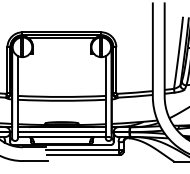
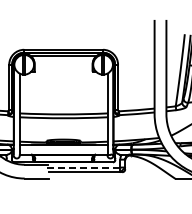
line: (61, 132) -> (63, 149), removed
line: (81, 150) -> (83, 167), solid -> dashed

